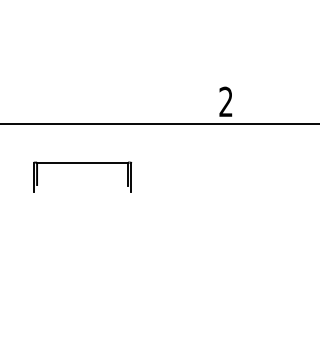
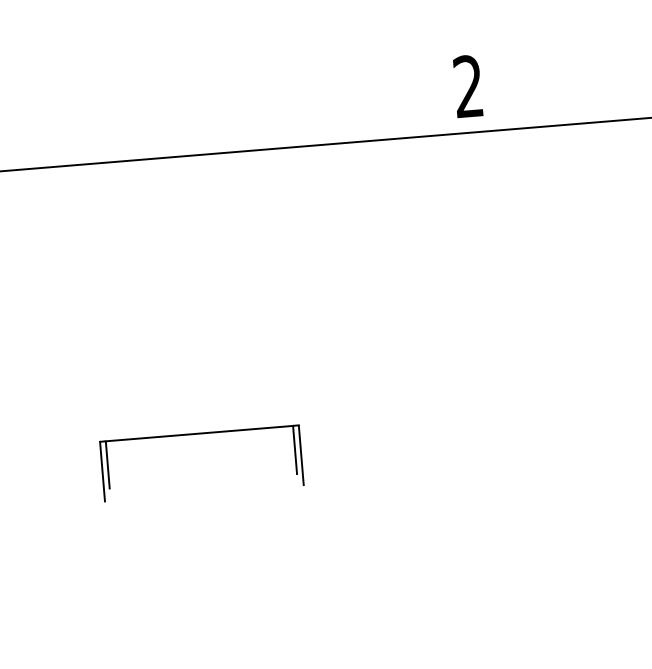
part: (82, 163) -> (199, 435), moved

